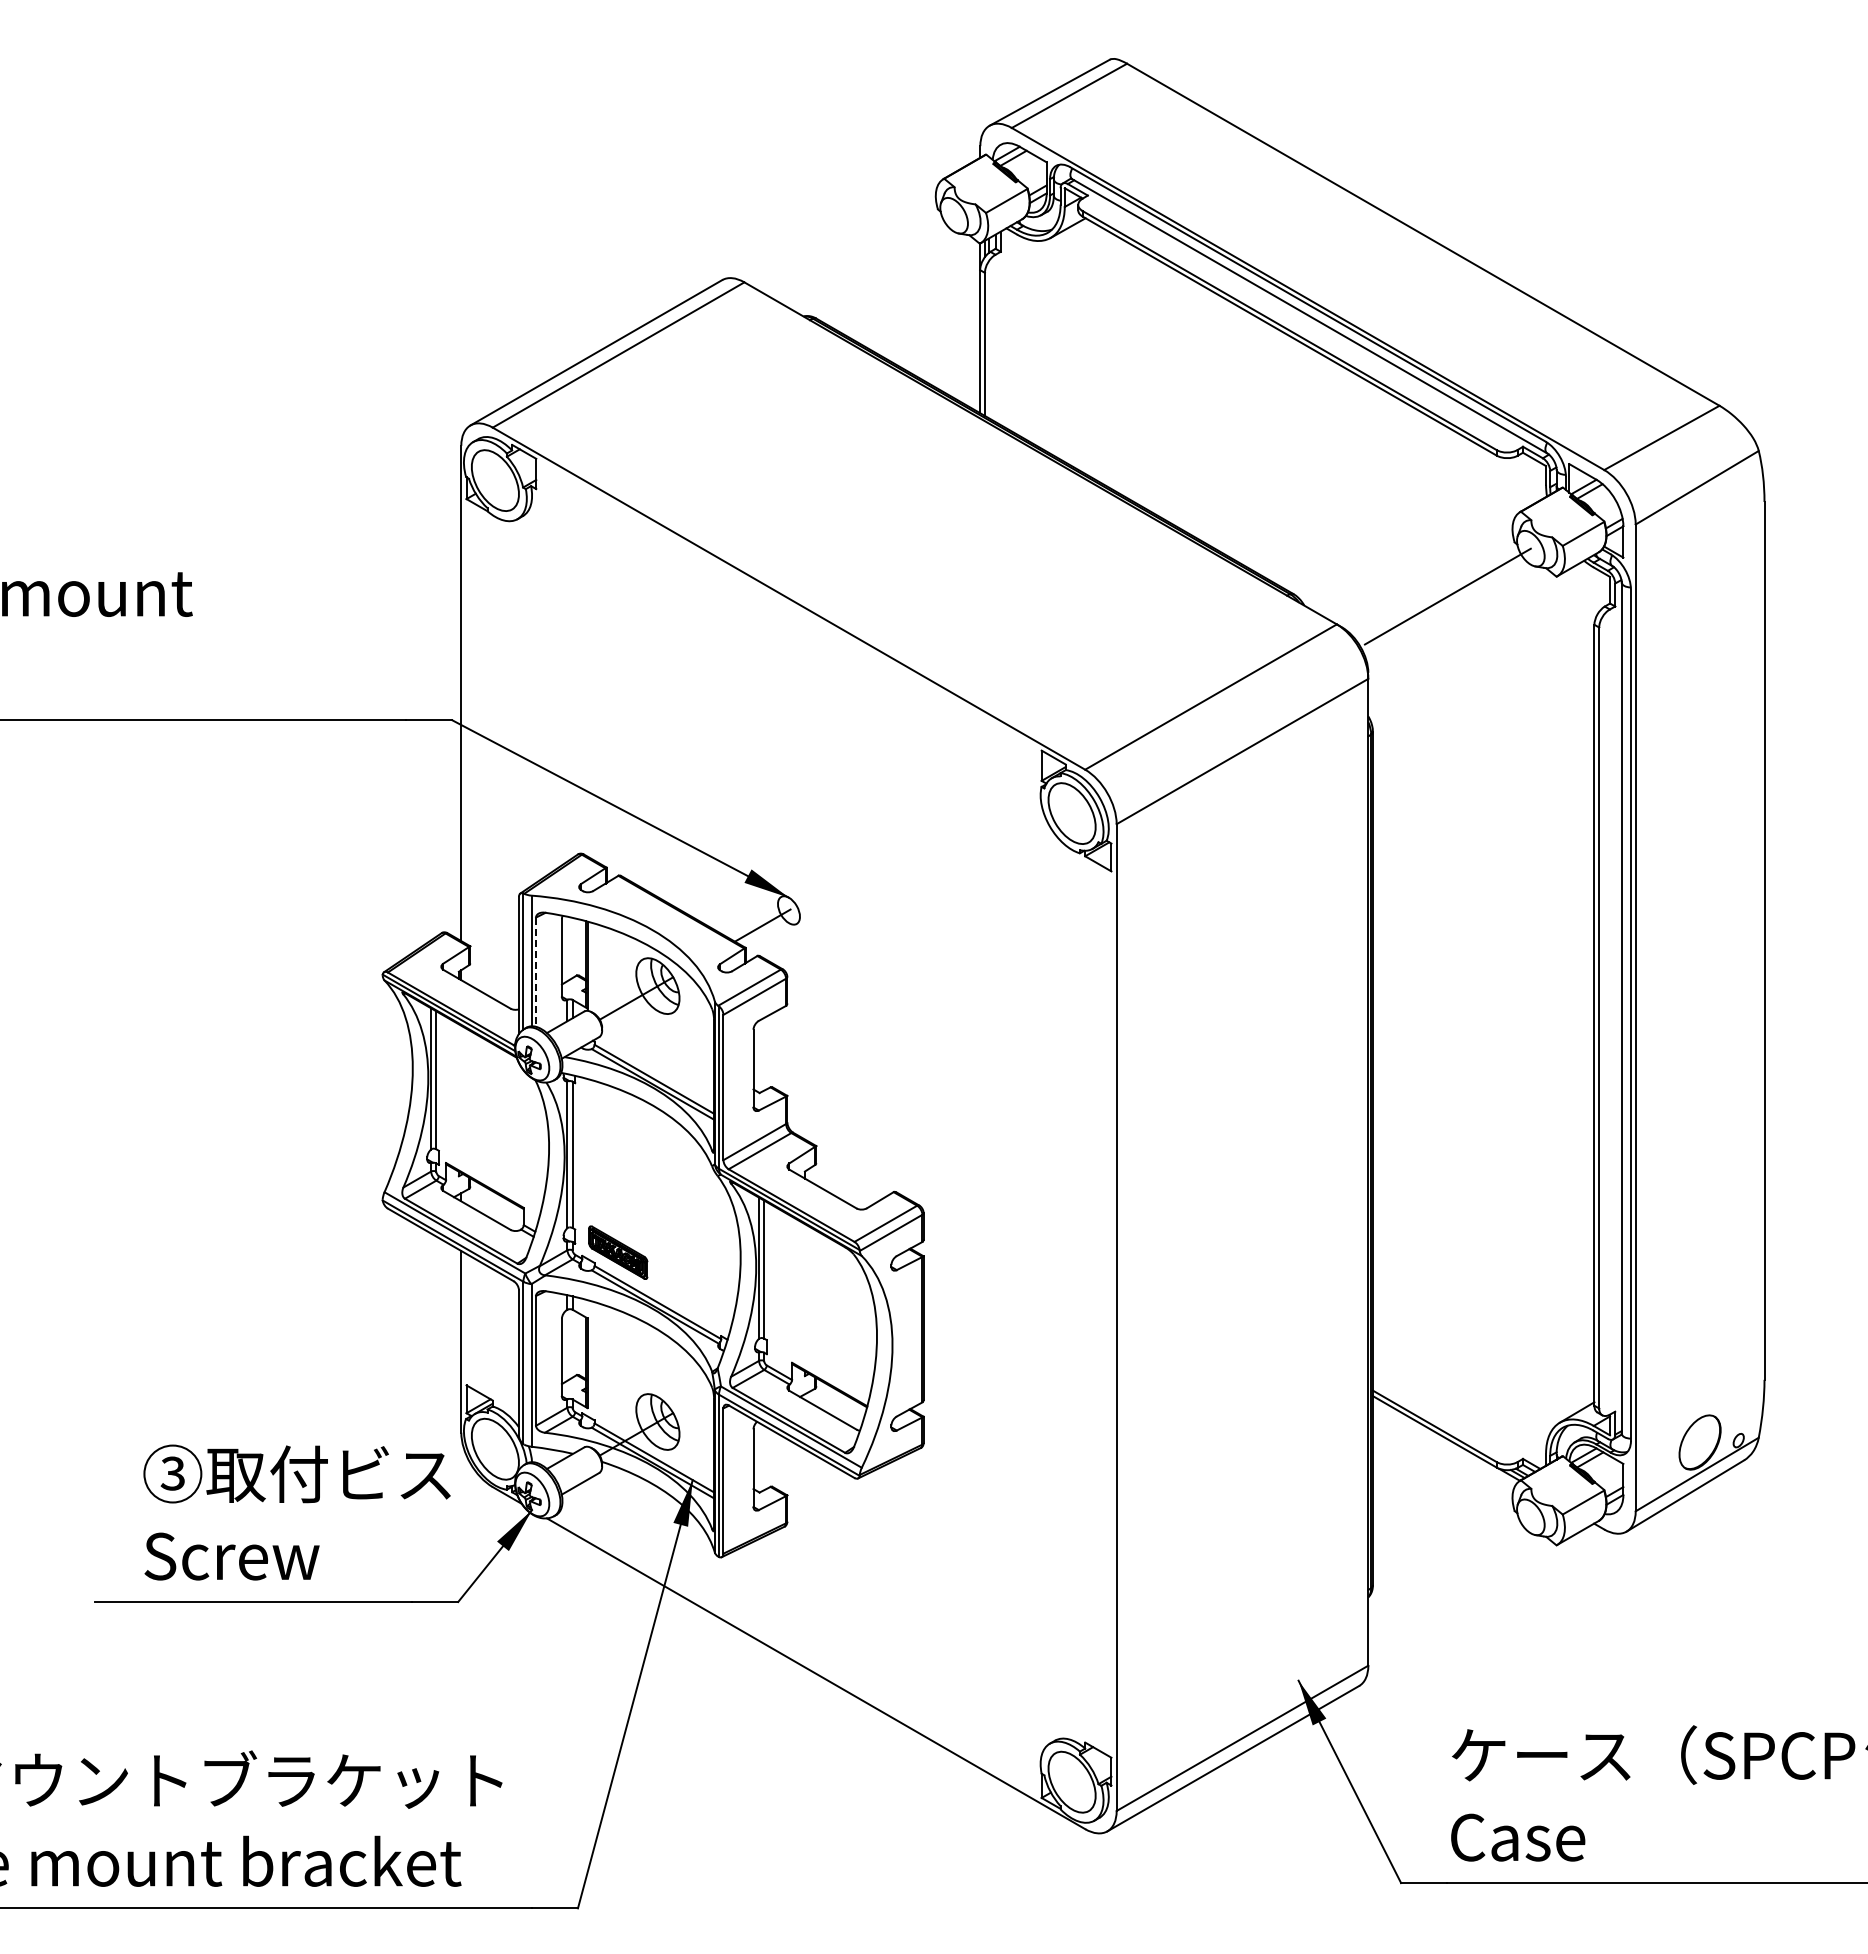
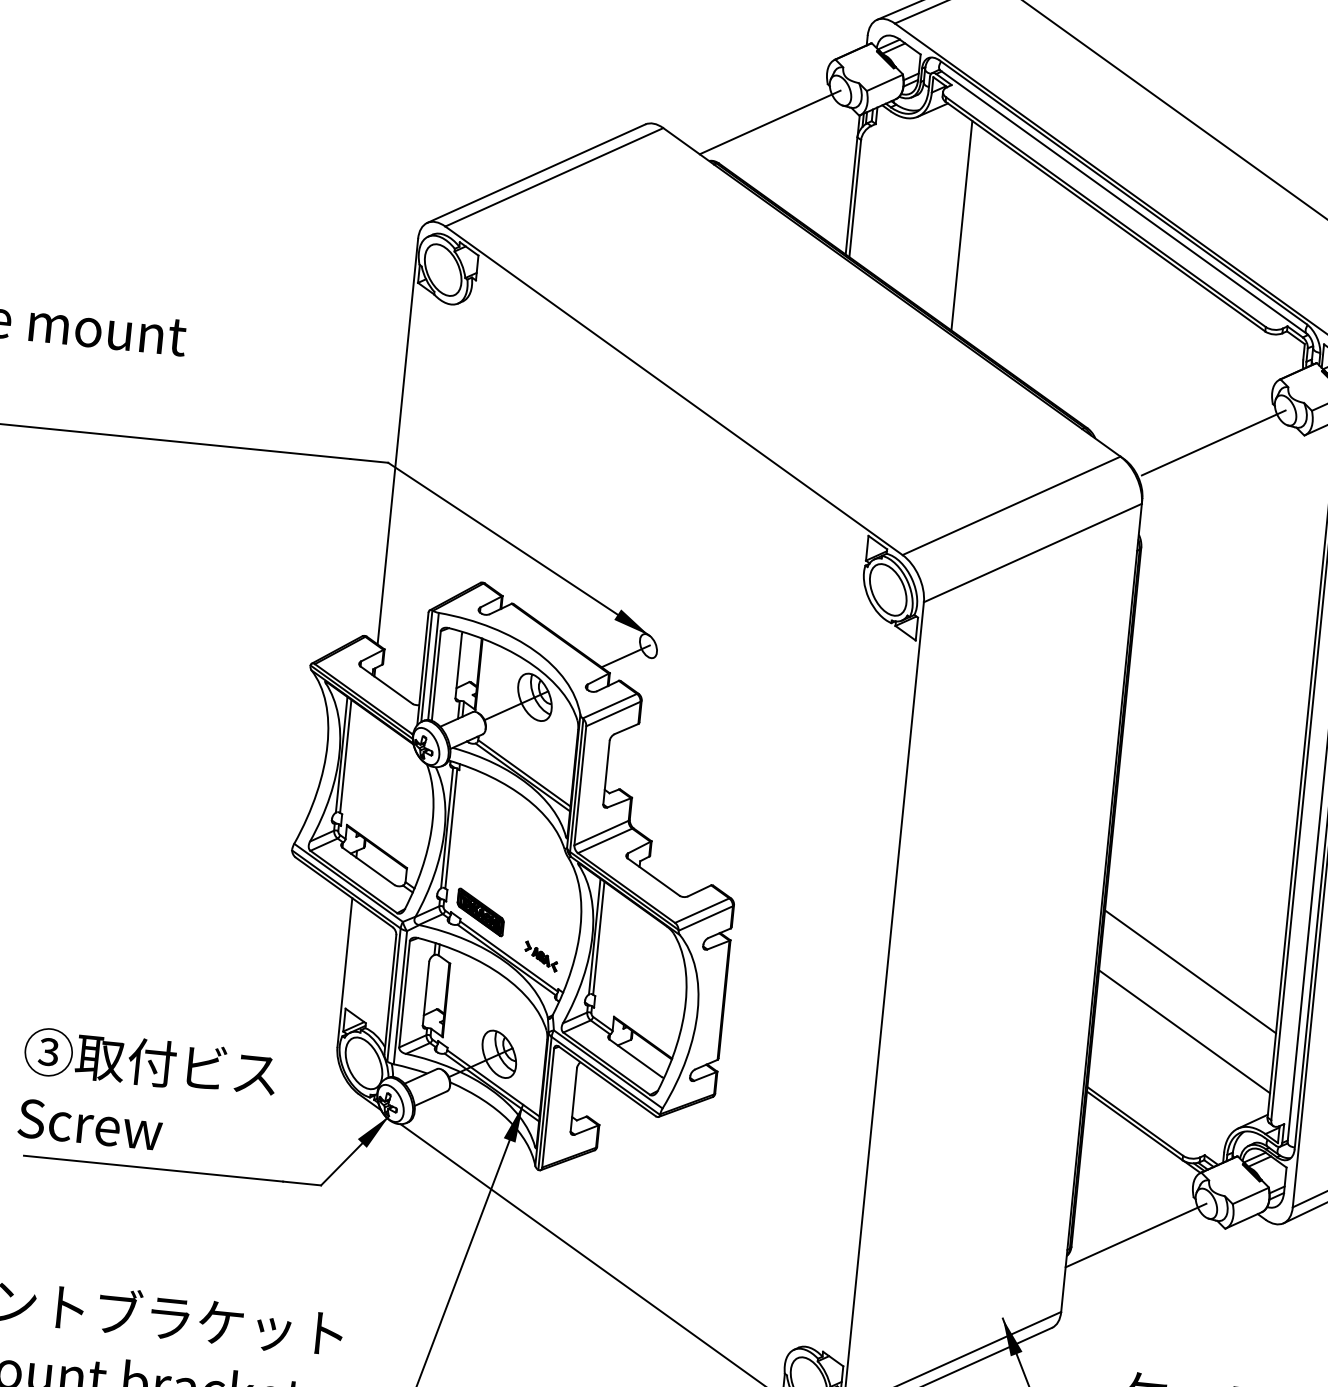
line: (872, 262) -> (769, 122), added
line: (1117, 364) -> (962, 225), added
line: (536, 972) -> (436, 676), dashed -> solid
line: (1483, 1238) -> (1190, 971), added
part: (696, 1298) -> (541, 956), added
line: (1483, 1312) -> (1184, 1032), added
text: (296, 1512) -> (146, 1093), moved
line: (1449, 1564) -> (1135, 1235), added

